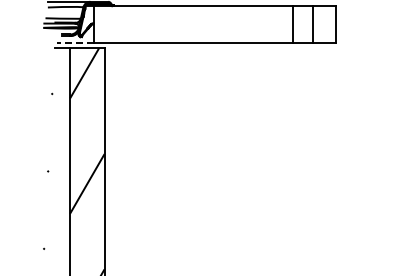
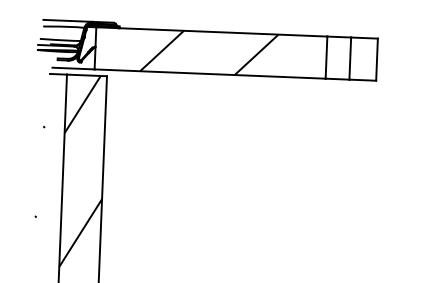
hatch: (191, 24) -> (208, 52), added
line: (75, 42) -> (73, 68), dashed -> solid

